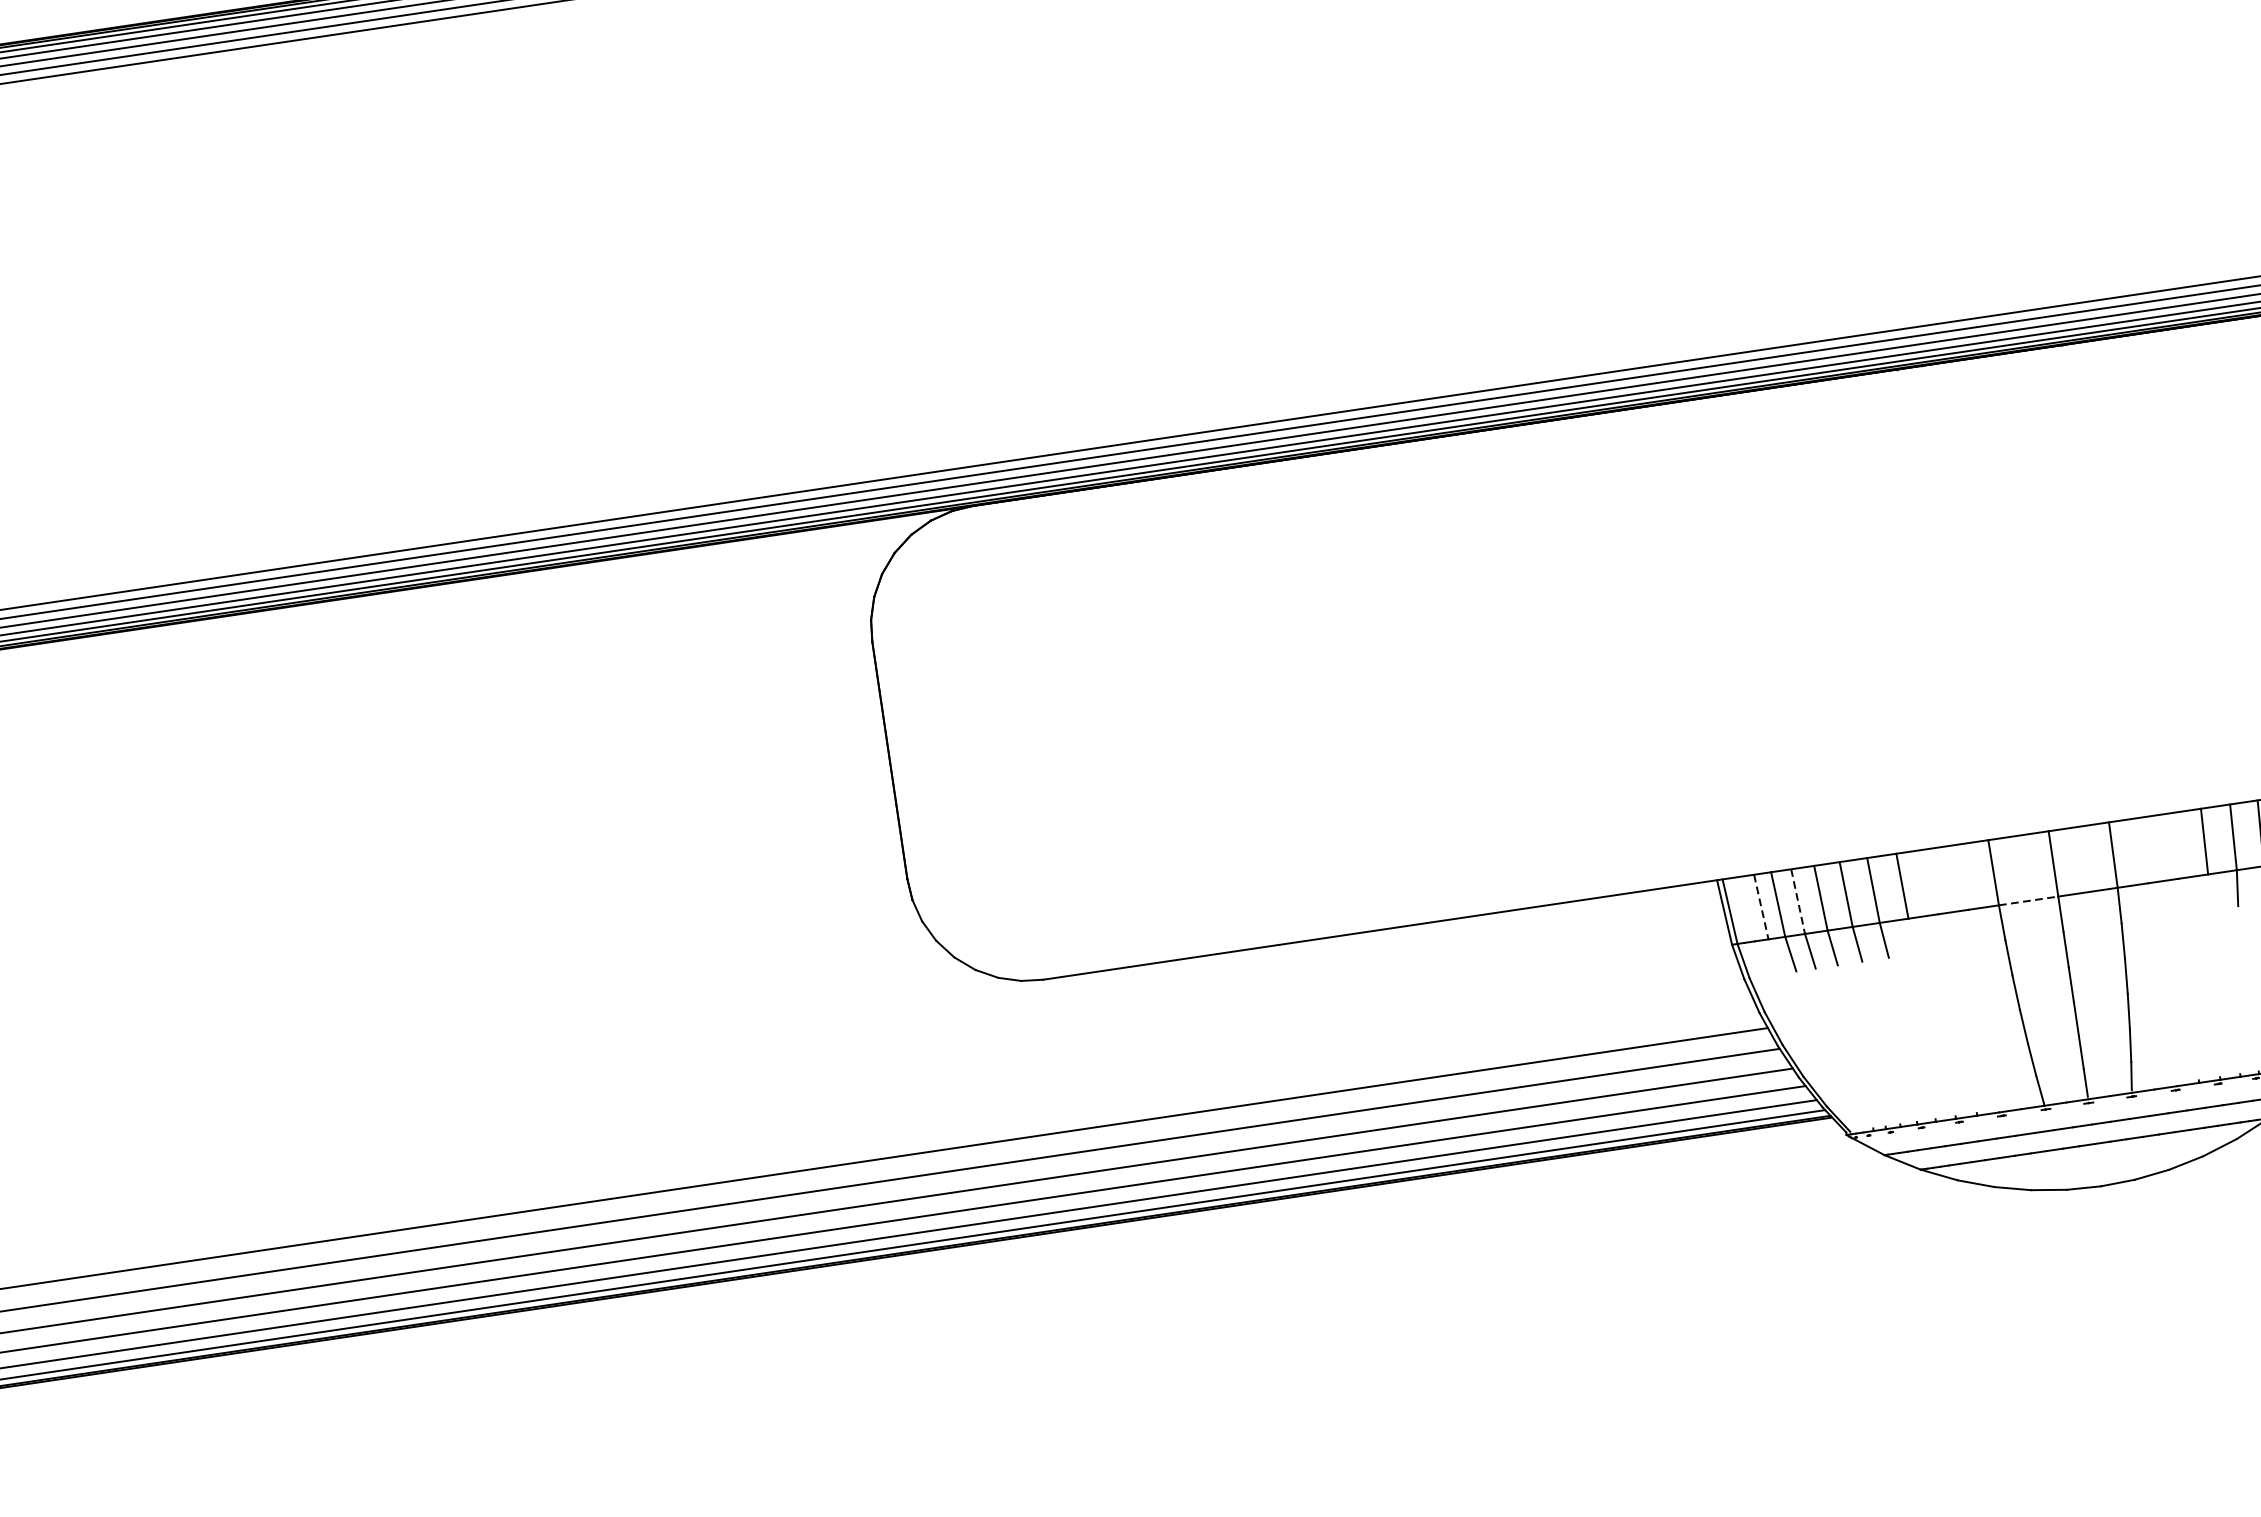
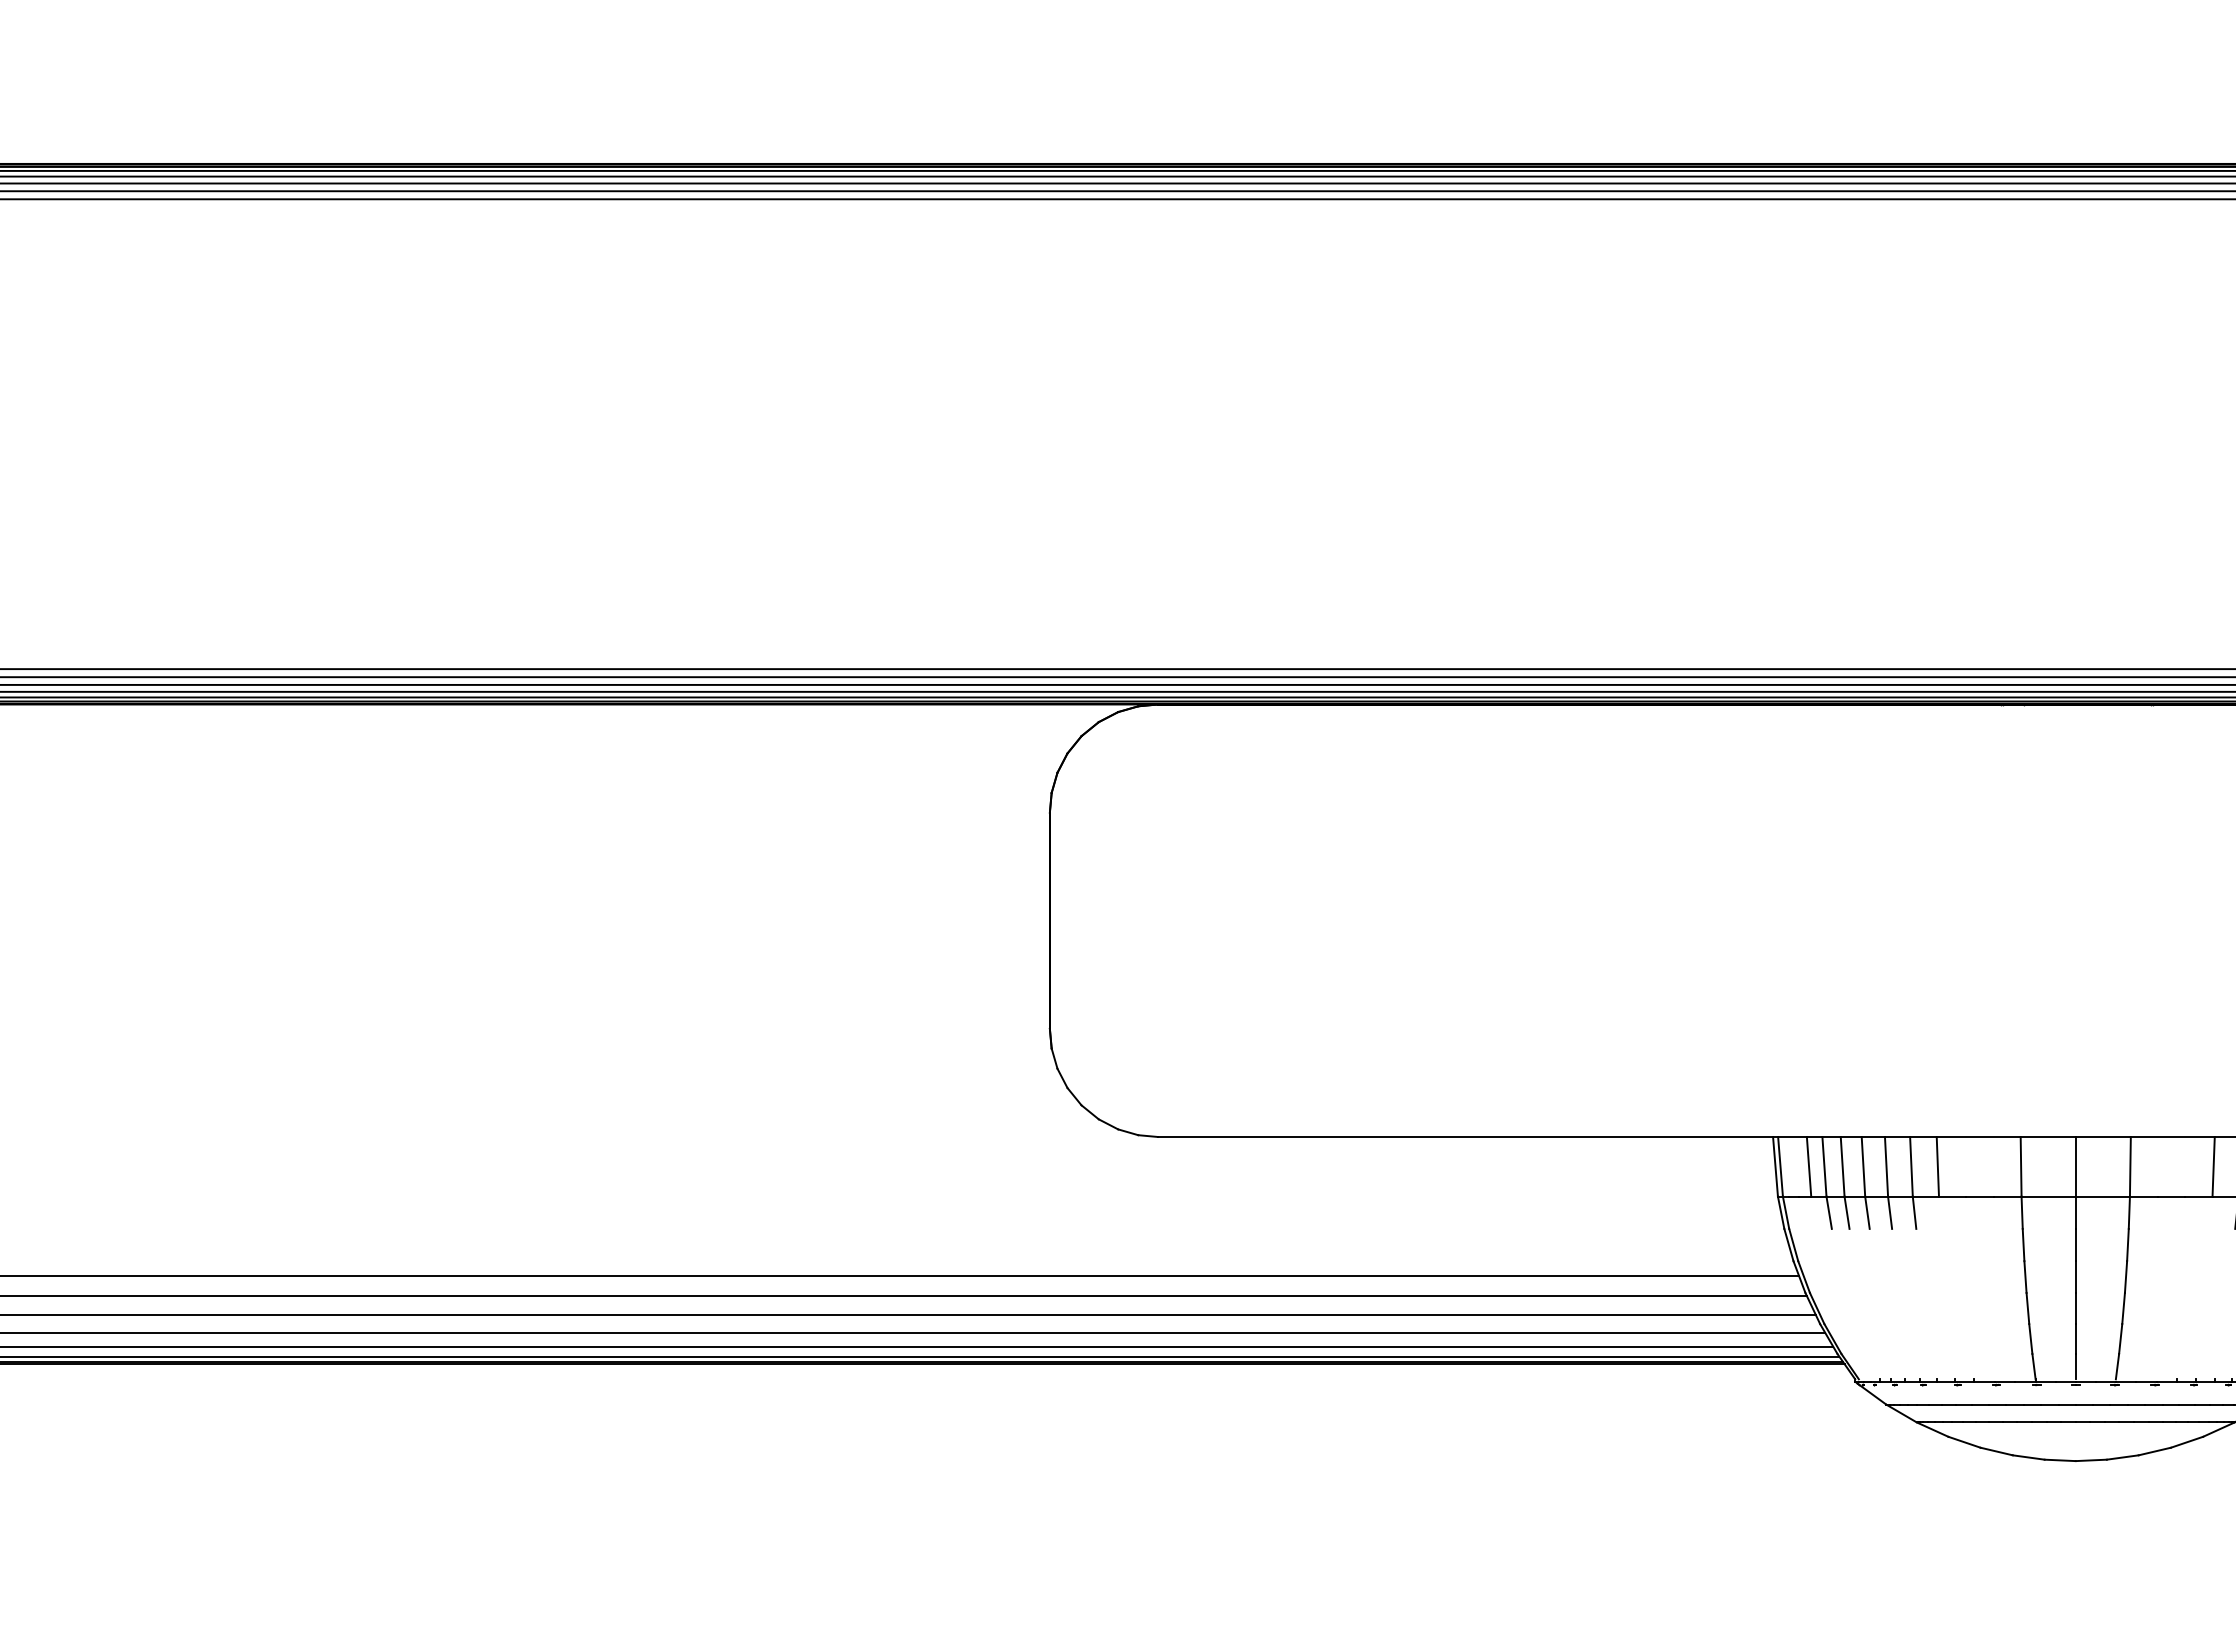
line: (2029, 900) -> (2049, 1196), dashed -> solid
line: (1797, 901) -> (1842, 1166), dashed -> solid
line: (1761, 906) -> (1809, 1166), dashed -> solid

